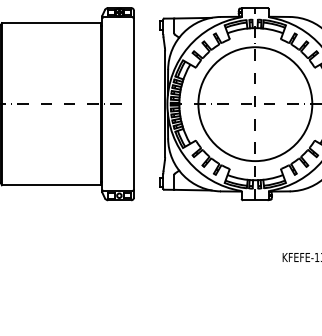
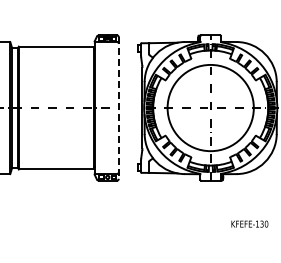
line: (133, 104) -> (118, 108), solid -> dashed

